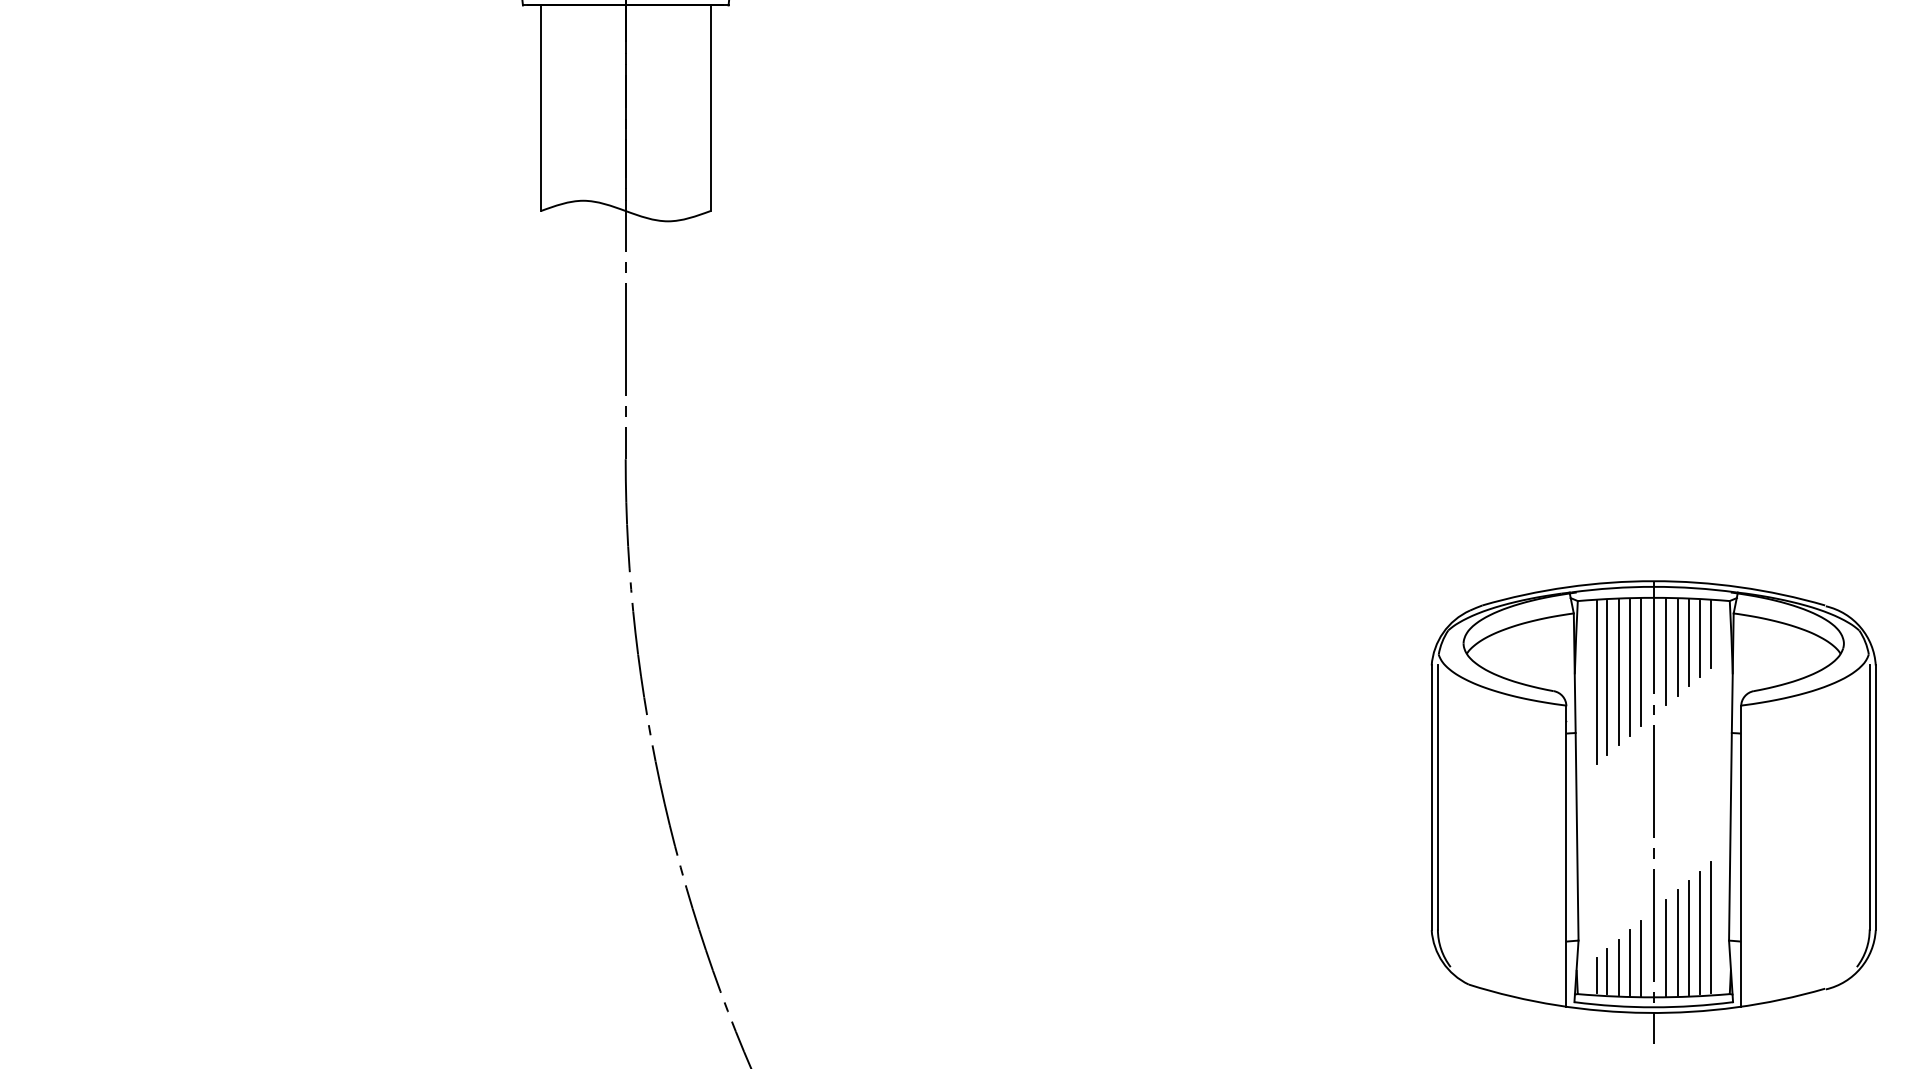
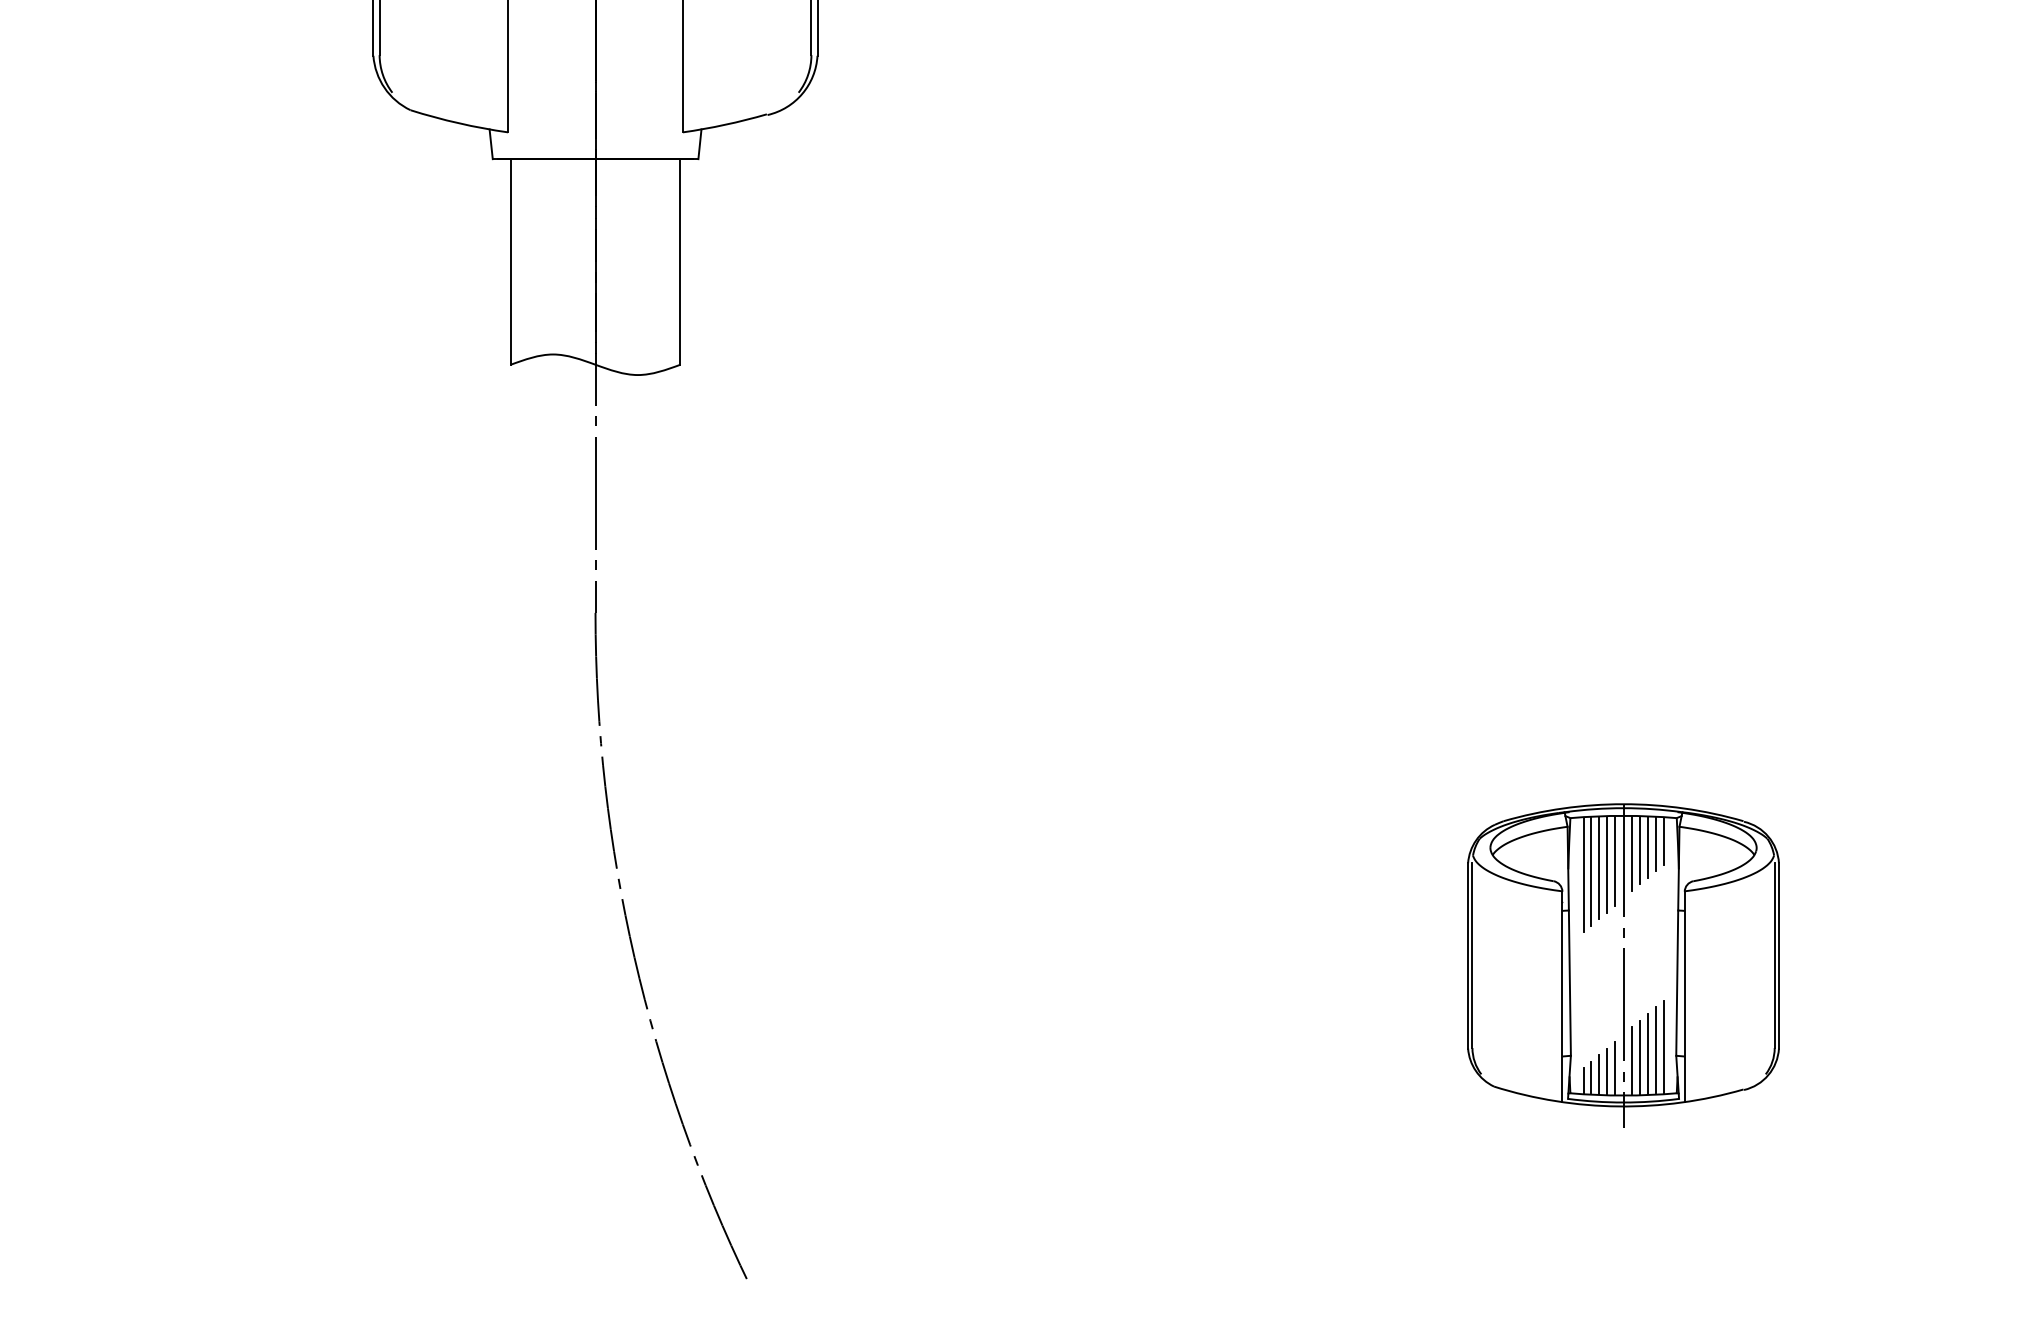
part: (1653, 811) -> (1623, 965), size x0.7

